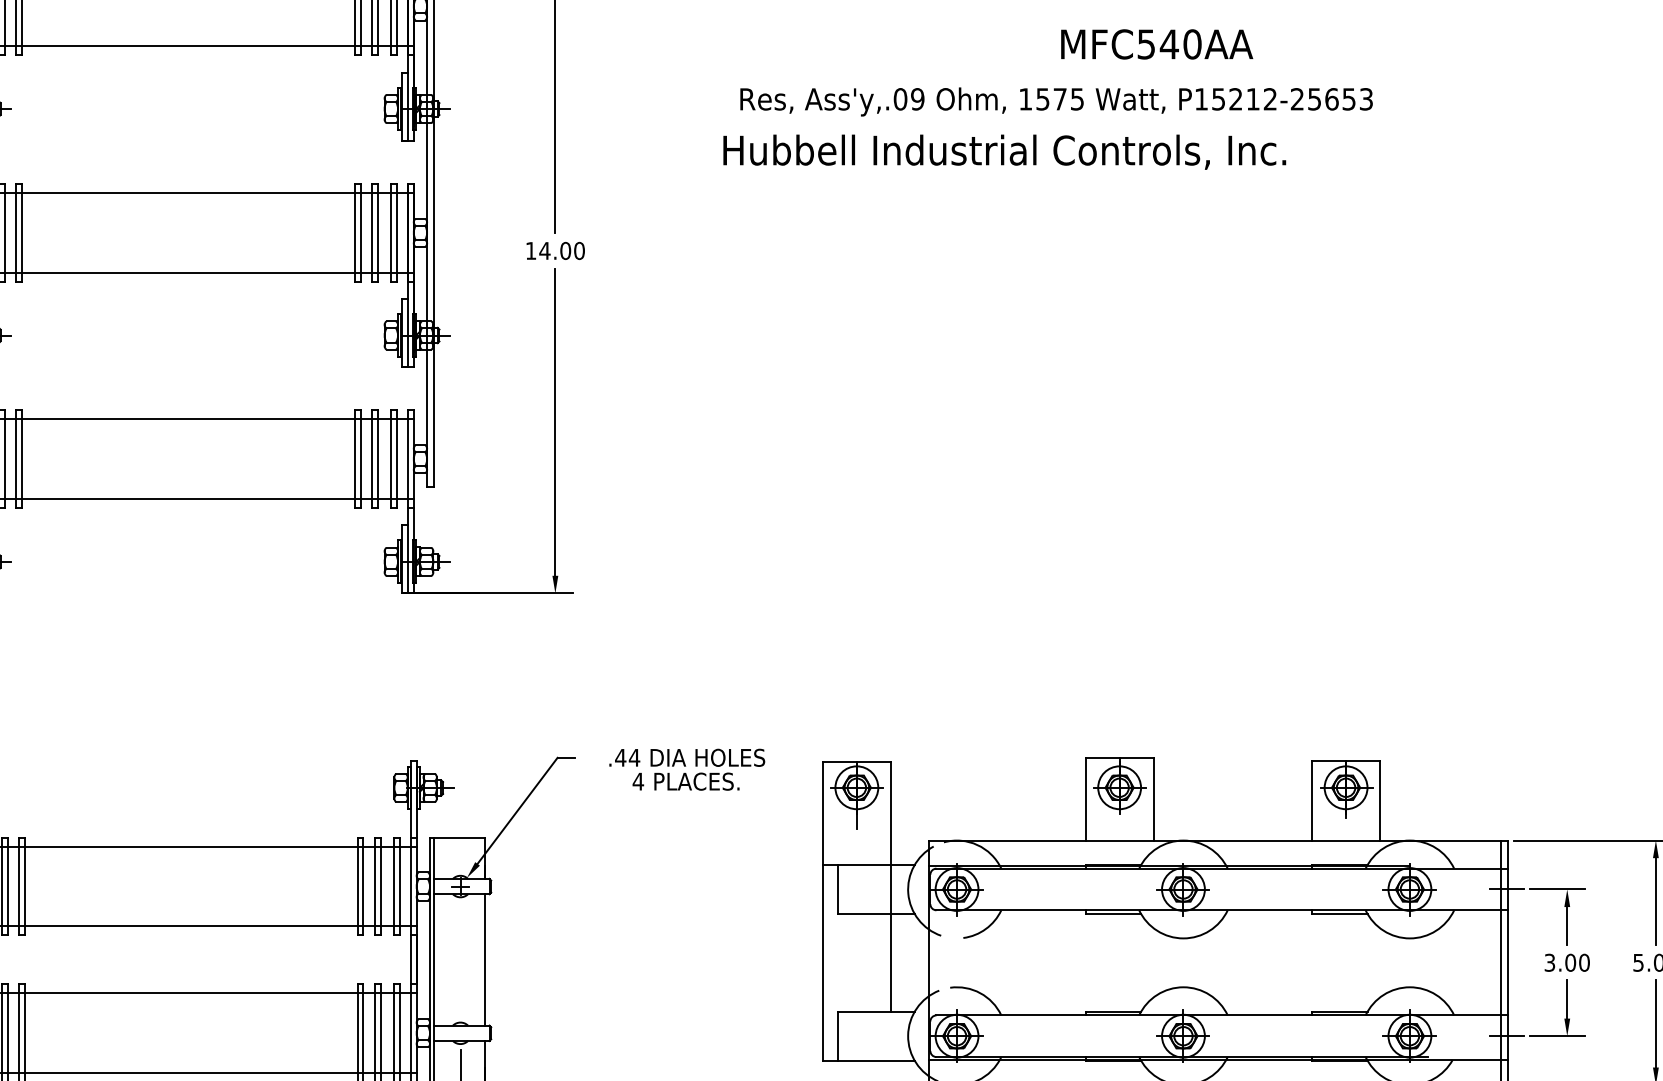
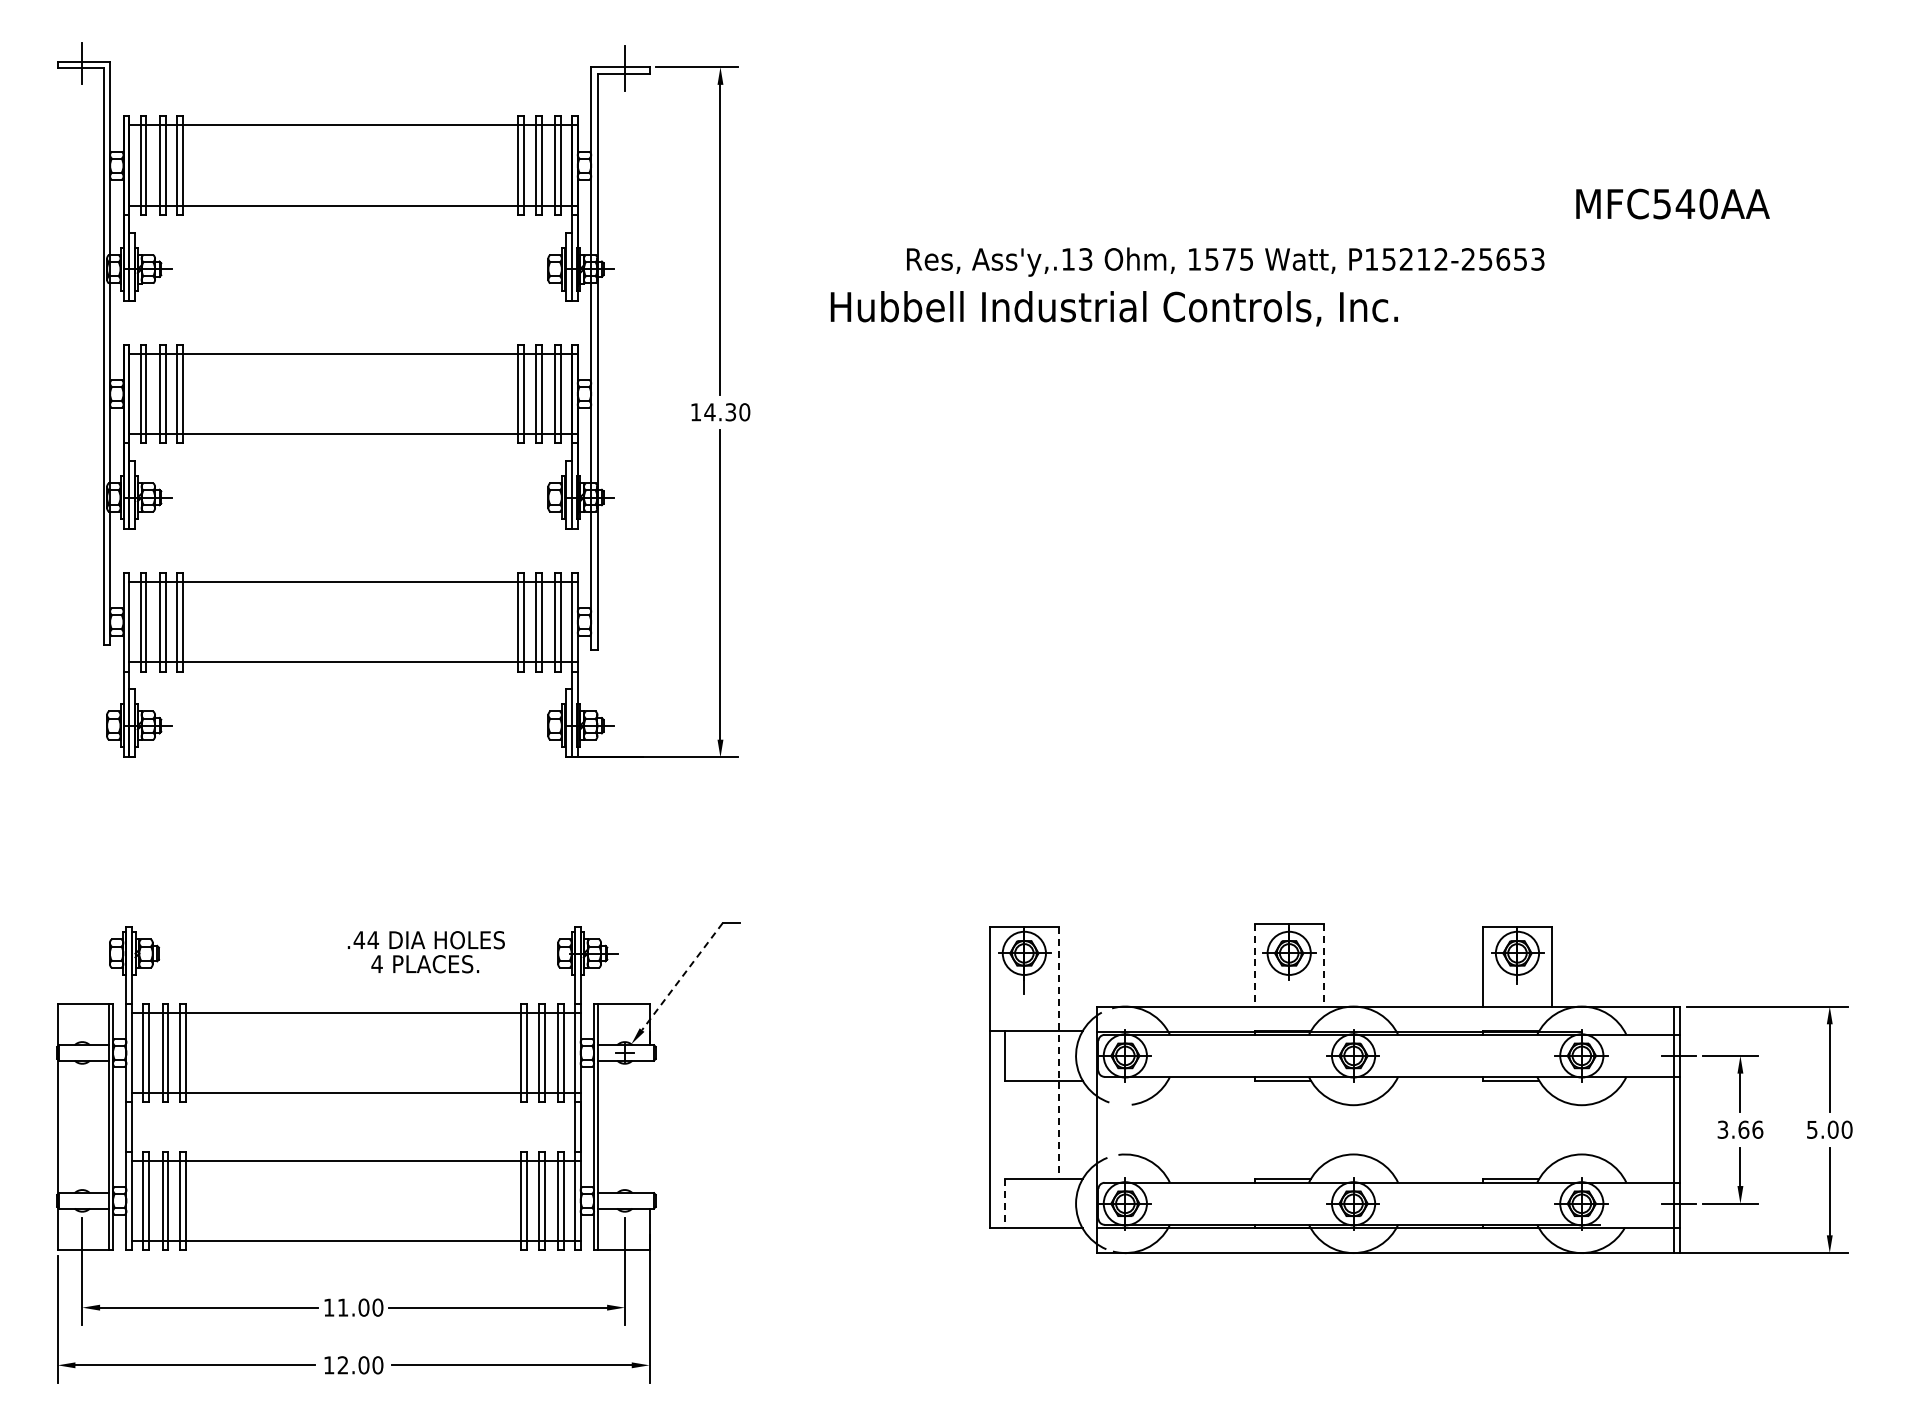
text: (1156, 43) -> (1672, 203), moved
text: (908, 99) -> (1076, 259), Ass'y,.09 -> Ass'y,.13
text: (1003, 151) -> (1113, 308), moved
text: (565, 251) -> (730, 412), 14.00 -> 14.30
text: (686, 770) -> (425, 952), moved
line: (1085, 799) -> (1254, 965), solid -> dashed
line: (1153, 799) -> (1323, 965), solid -> dashed
line: (517, 810) -> (682, 976), solid -> dashed
line: (890, 887) -> (1058, 1053), solid -> dashed
line: (484, 959) -> (649, 1126), removed
text: (1577, 962) -> (1750, 1129), 3.00 -> 3.66
line: (837, 1035) -> (1004, 1203), solid -> dashed

